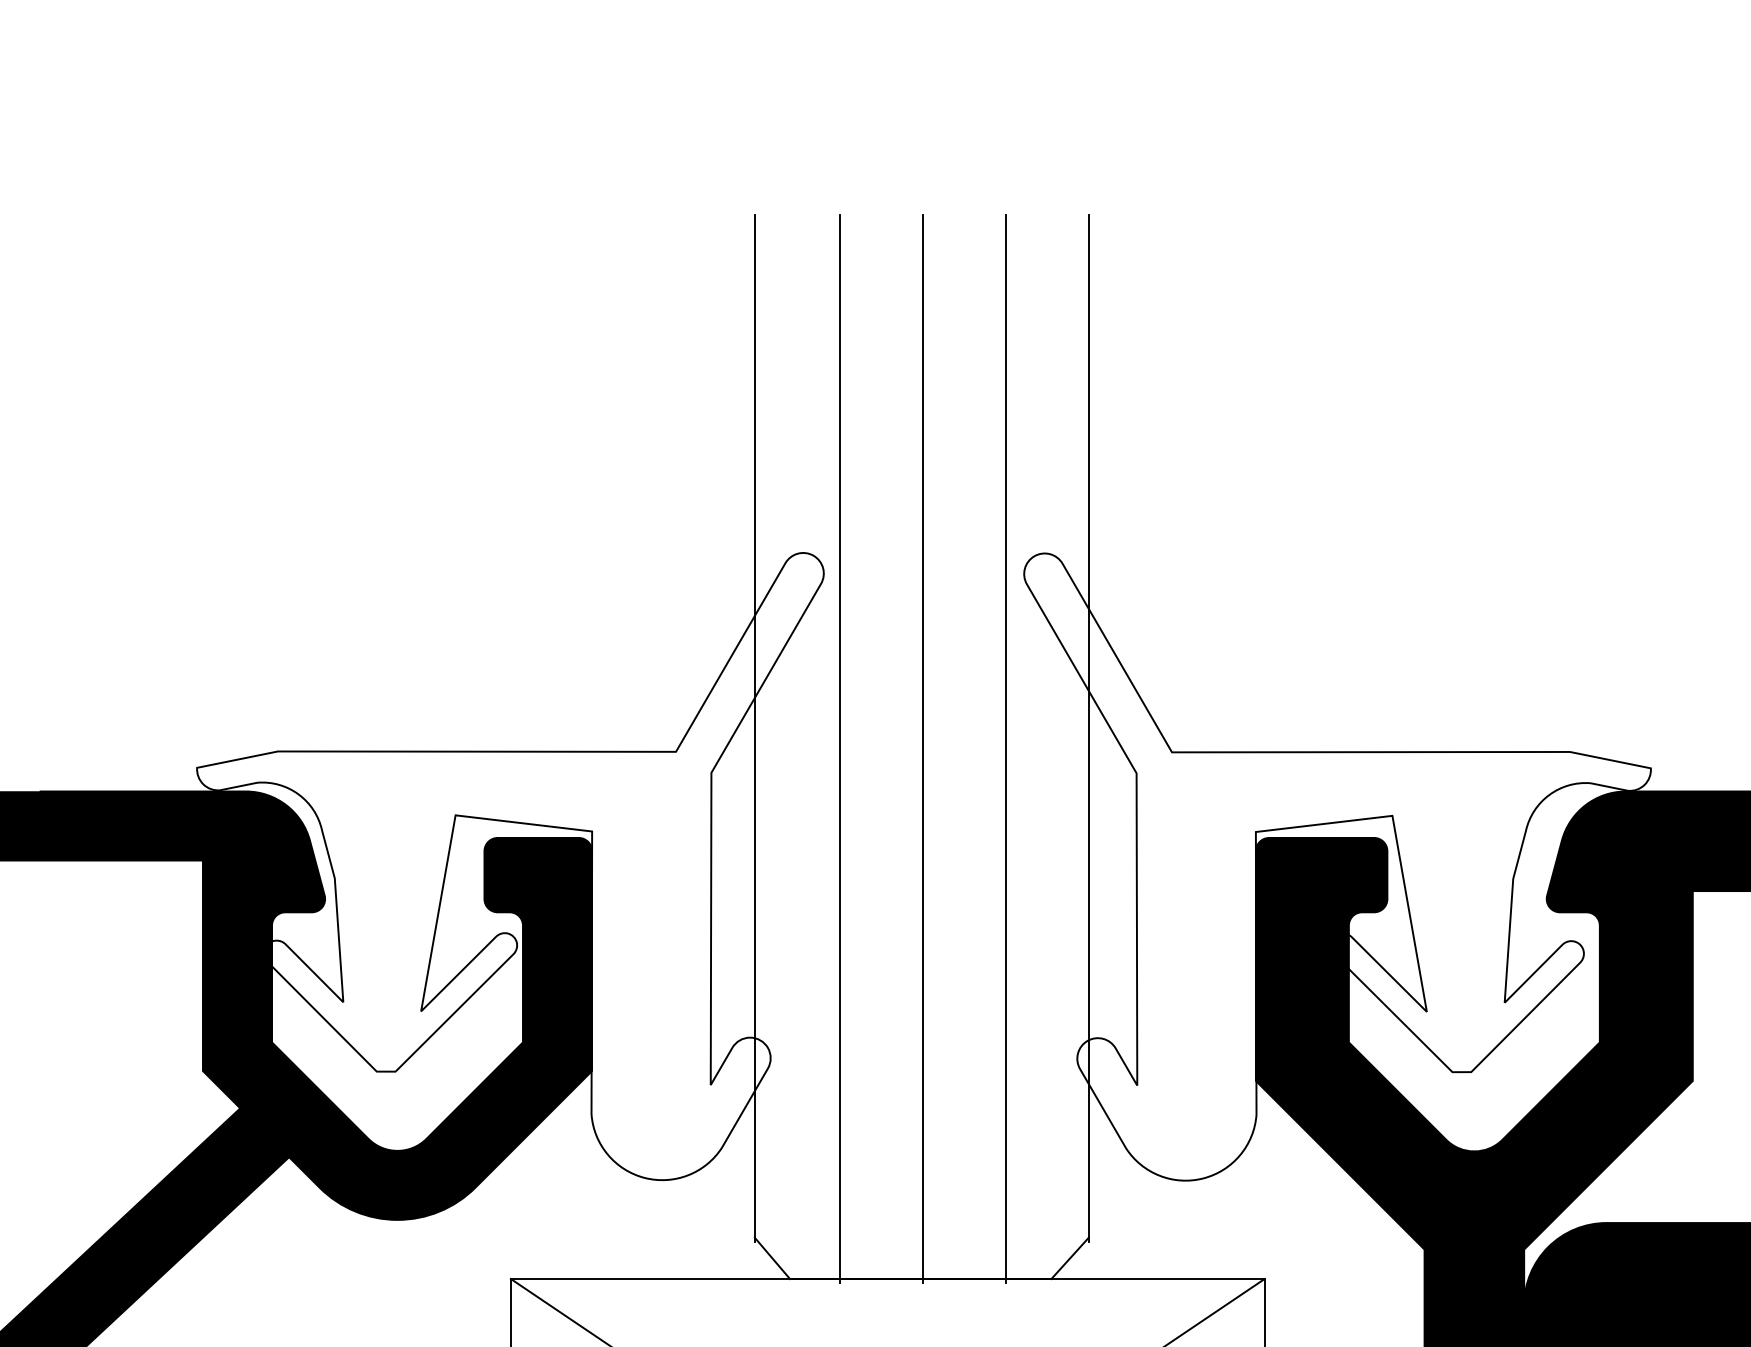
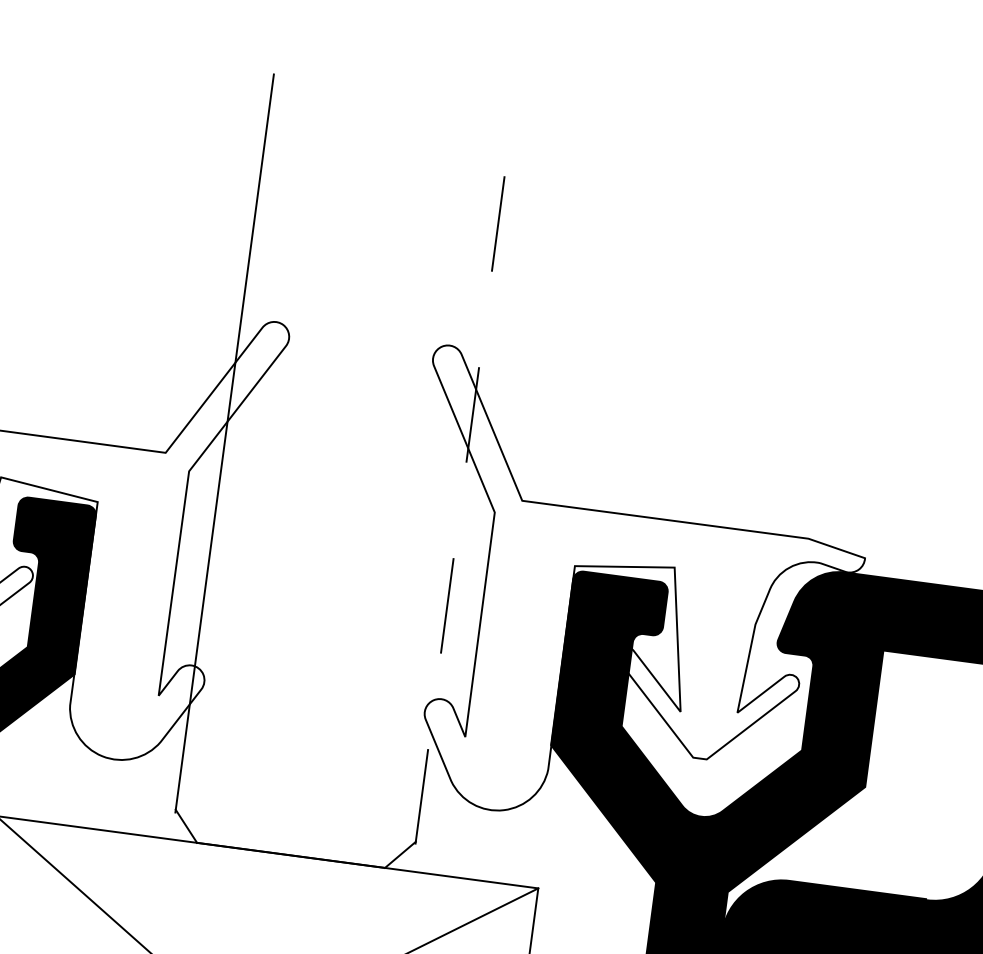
line: (1088, 727) -> (464, 474), solid -> dashed
line: (839, 748) -> (283, 466), removed
line: (922, 748) -> (343, 474), removed
line: (1005, 748) -> (402, 482), removed

